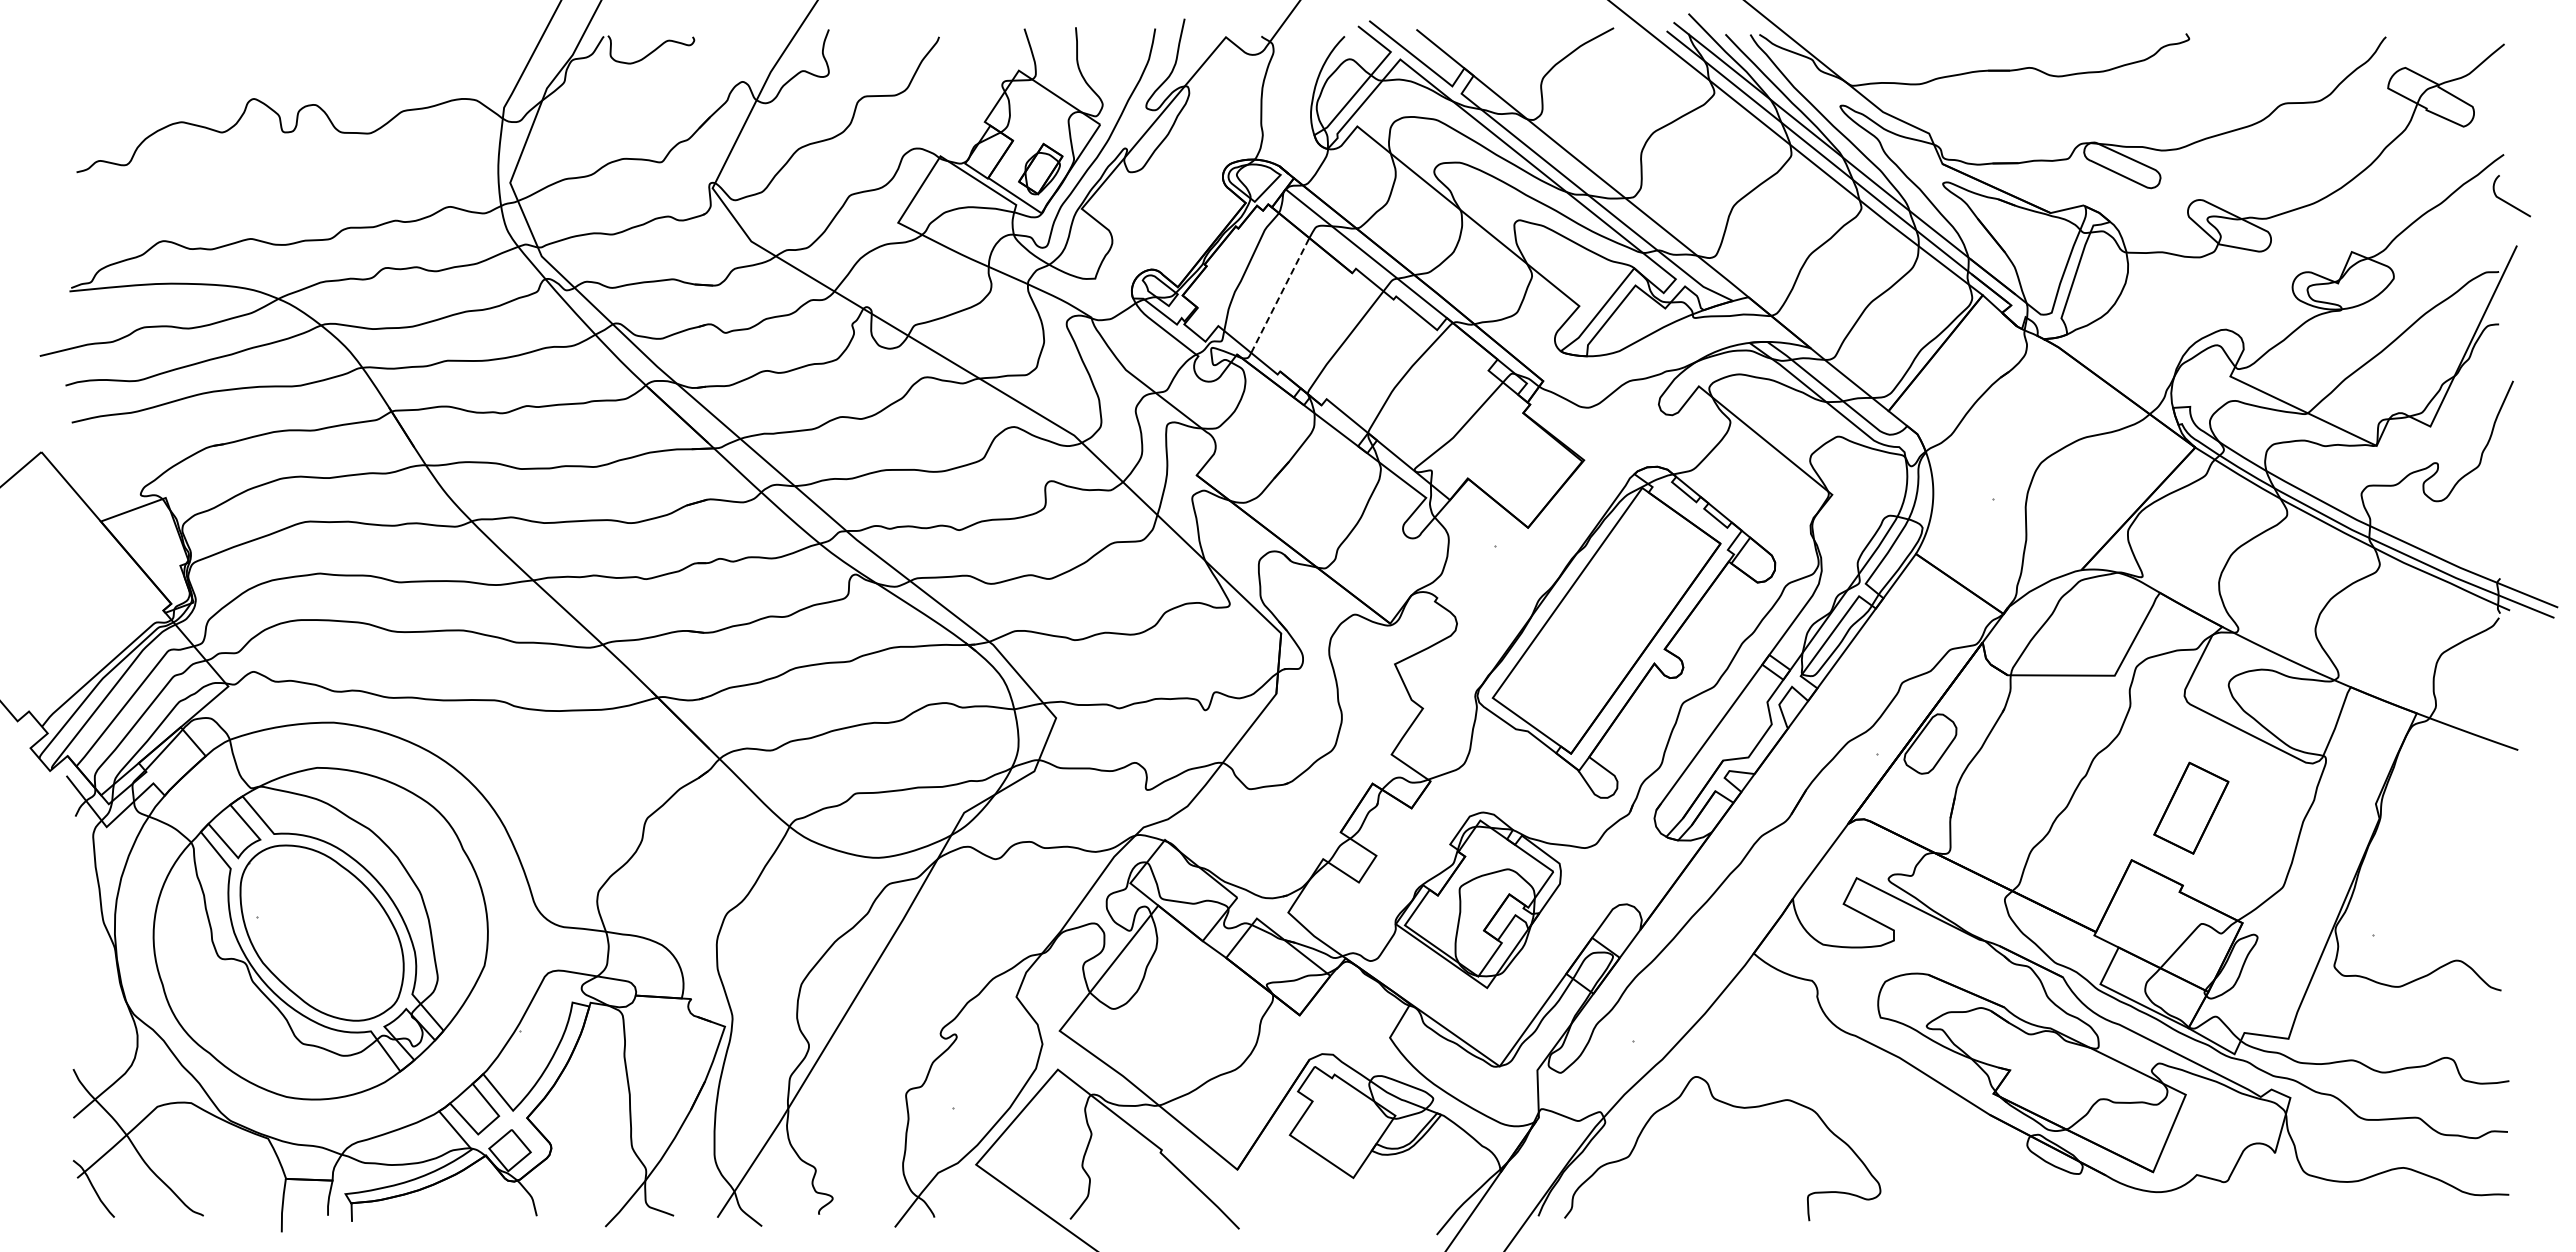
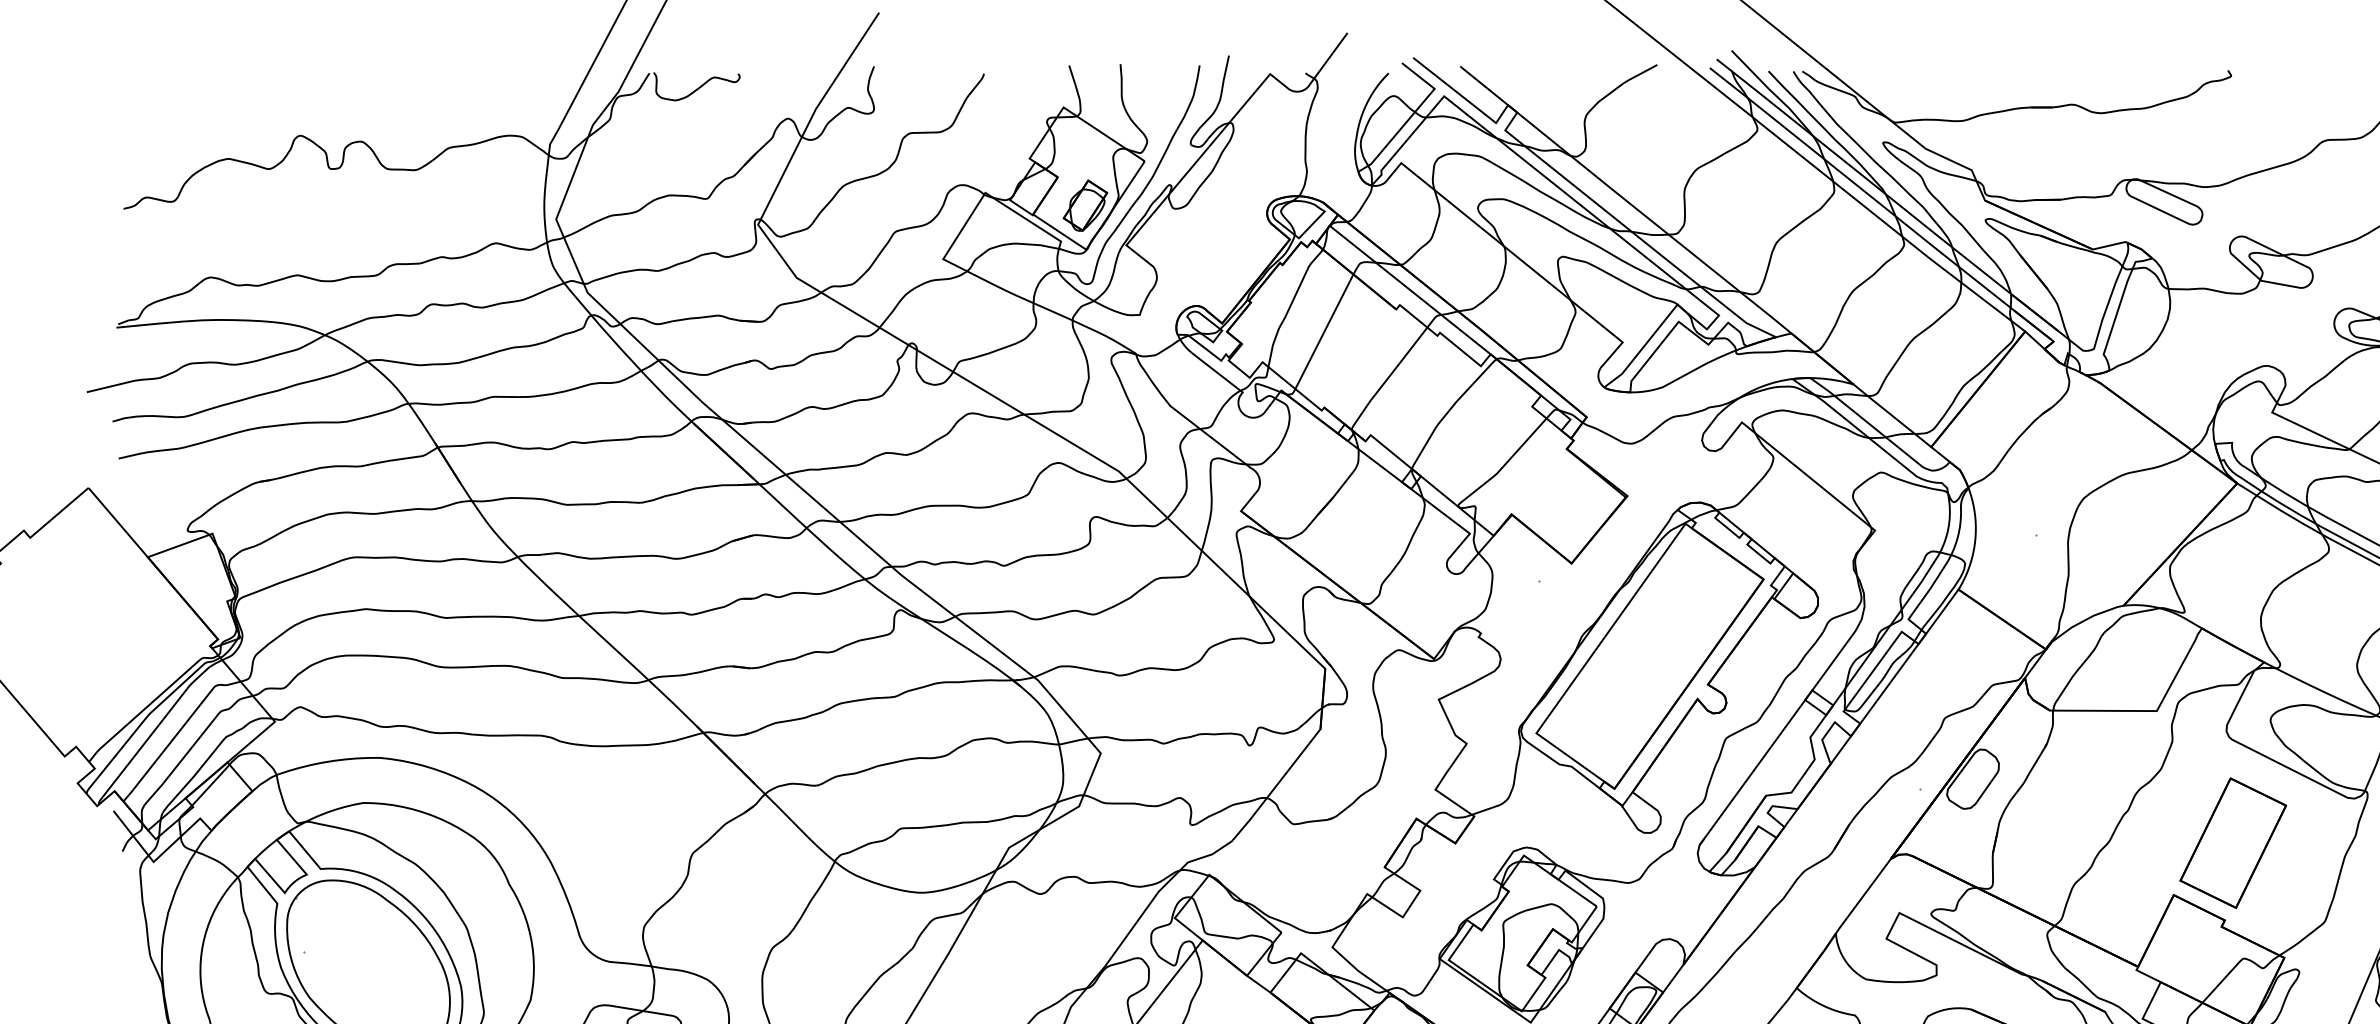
line: (1280, 295) -> (1324, 331), dashed -> solid
part: (2191, 808) -> (2233, 843), size x1.43

